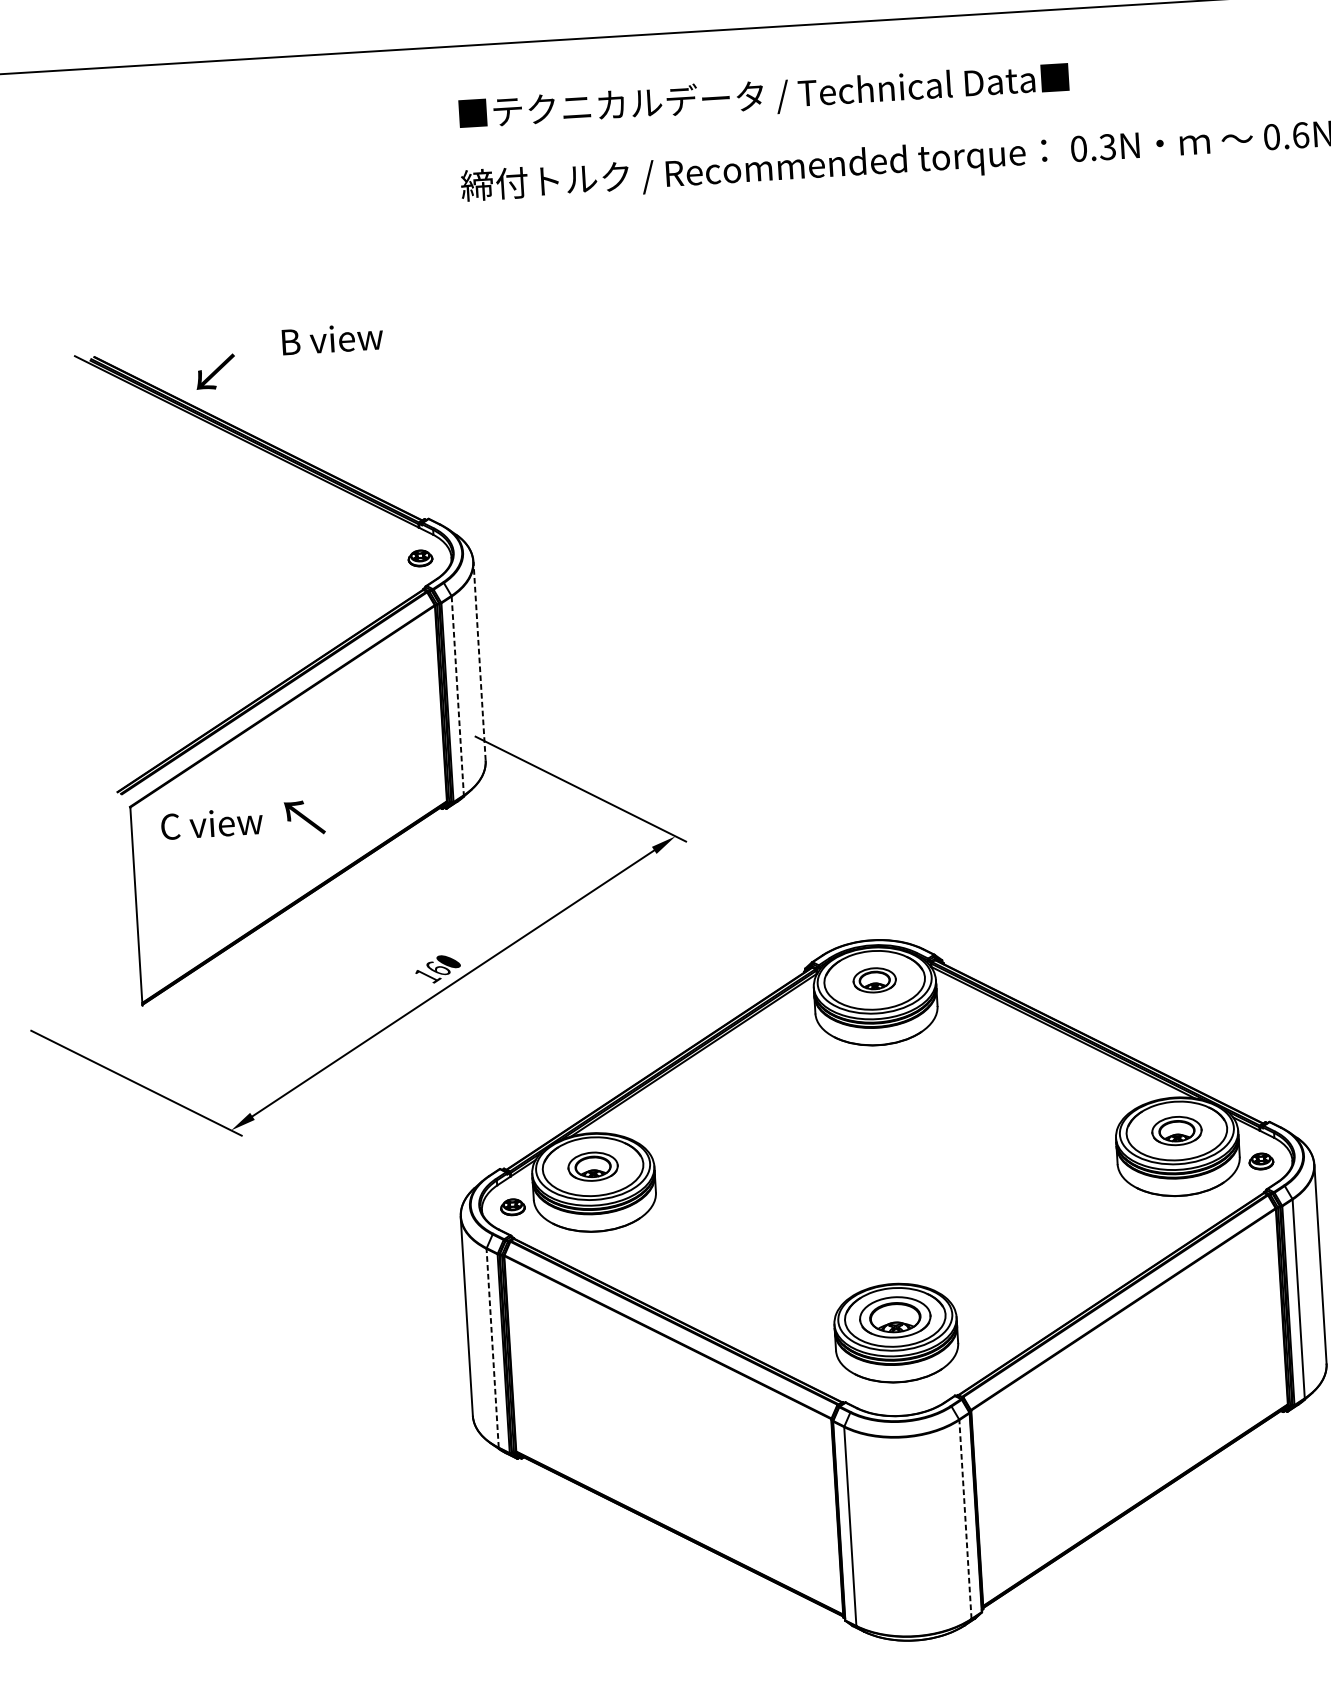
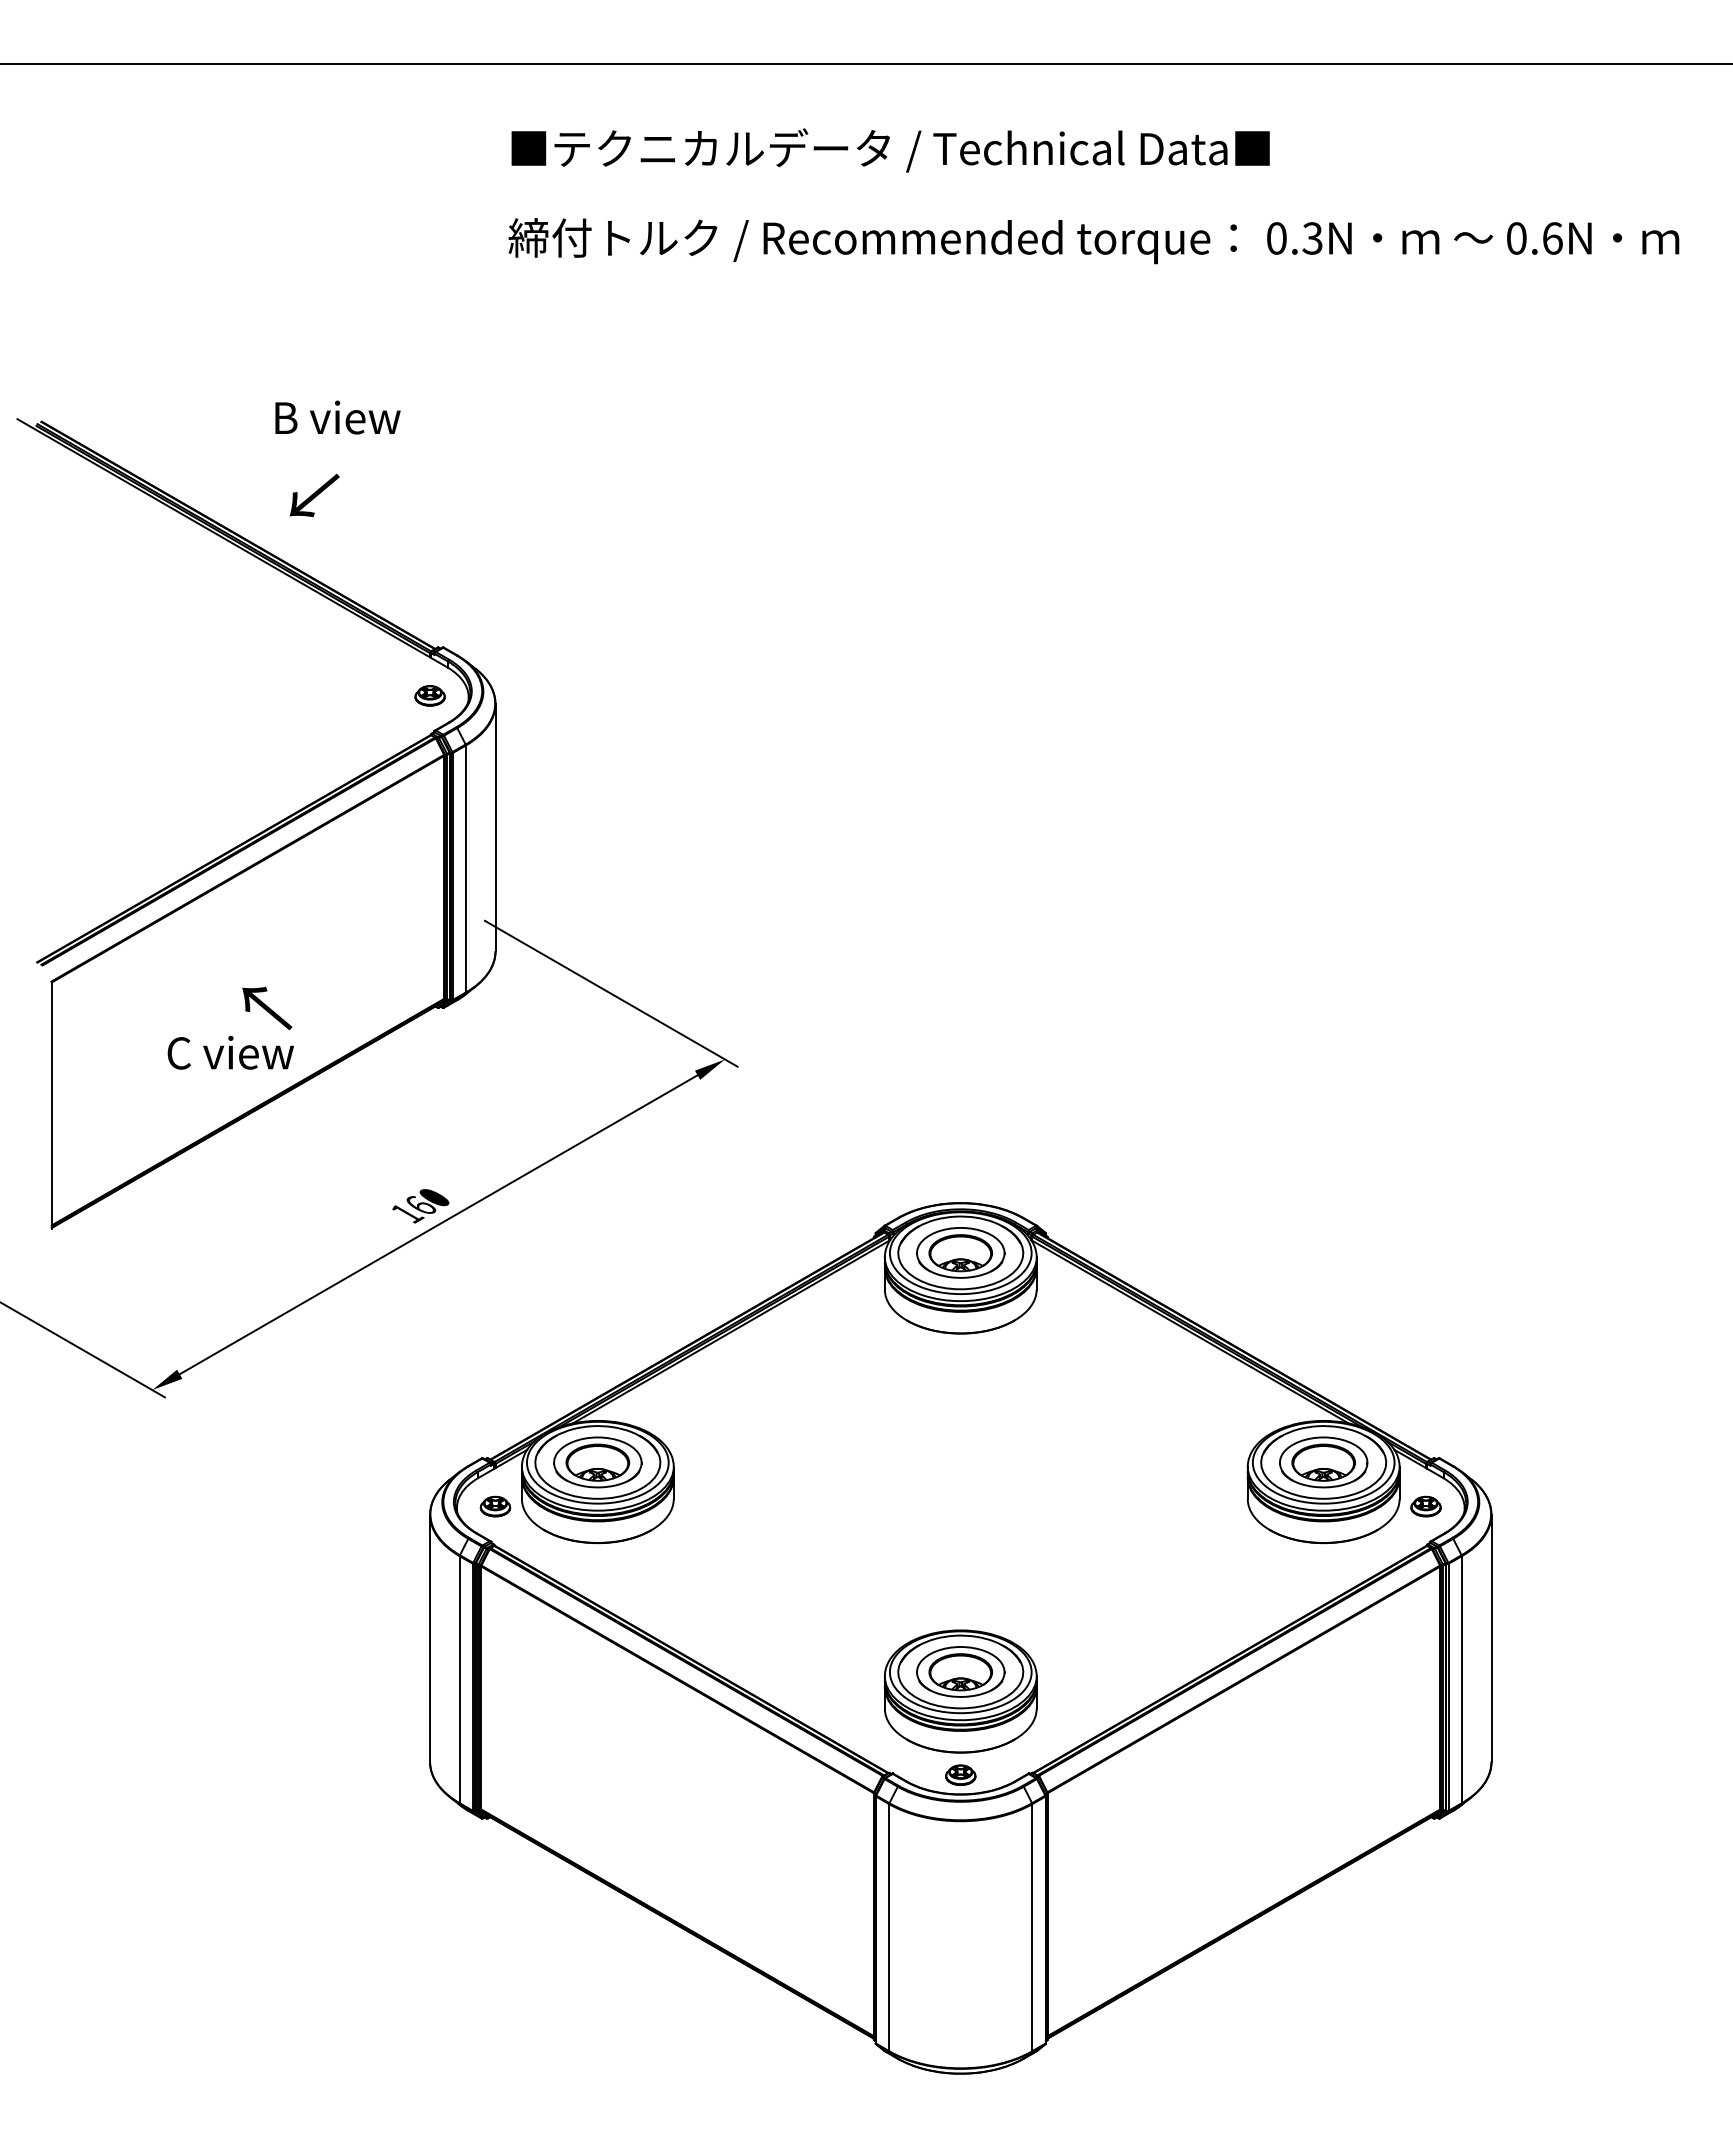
text: (215, 372) -> (314, 495), moved
line: (479, 661) -> (495, 827), dashed -> solid
line: (457, 696) -> (465, 869), dashed -> solid
text: (211, 823) -> (230, 1052), moved
part: (874, 980) -> (960, 1252), size x1.67
part: (1176, 1131) -> (1323, 1462), size x1.43
part: (592, 1166) -> (597, 1462), size x1.43
line: (492, 1348) -> (459, 1679), dashed -> solid
part: (900, 1399) -> (960, 1774), added
line: (965, 1519) -> (1032, 1927), dashed -> solid

